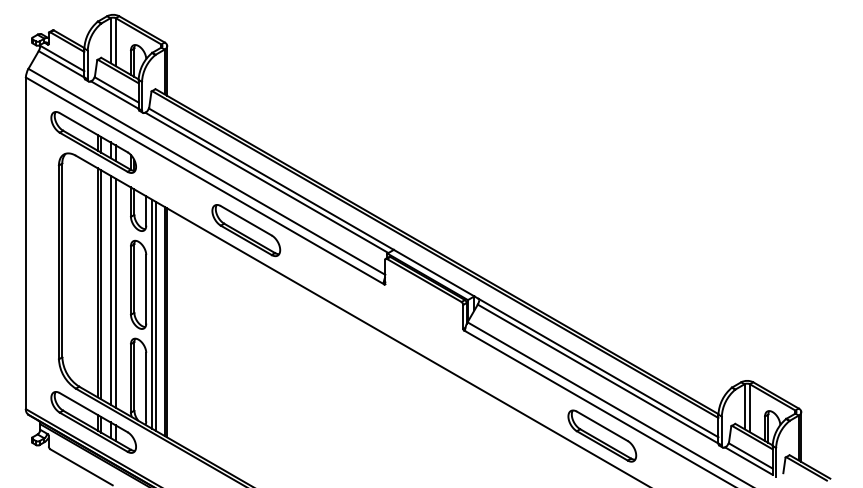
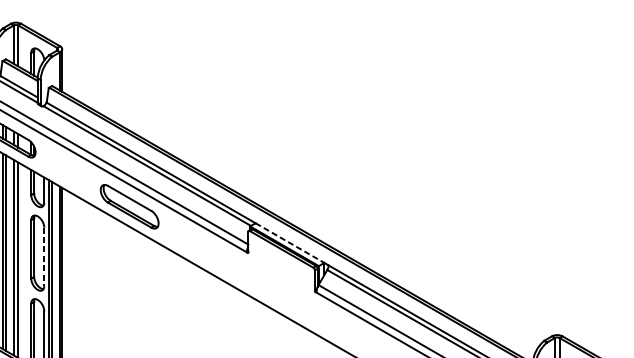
line: (434, 273) -> (290, 243), solid -> dashed
line: (146, 289) -> (44, 257), solid -> dashed

